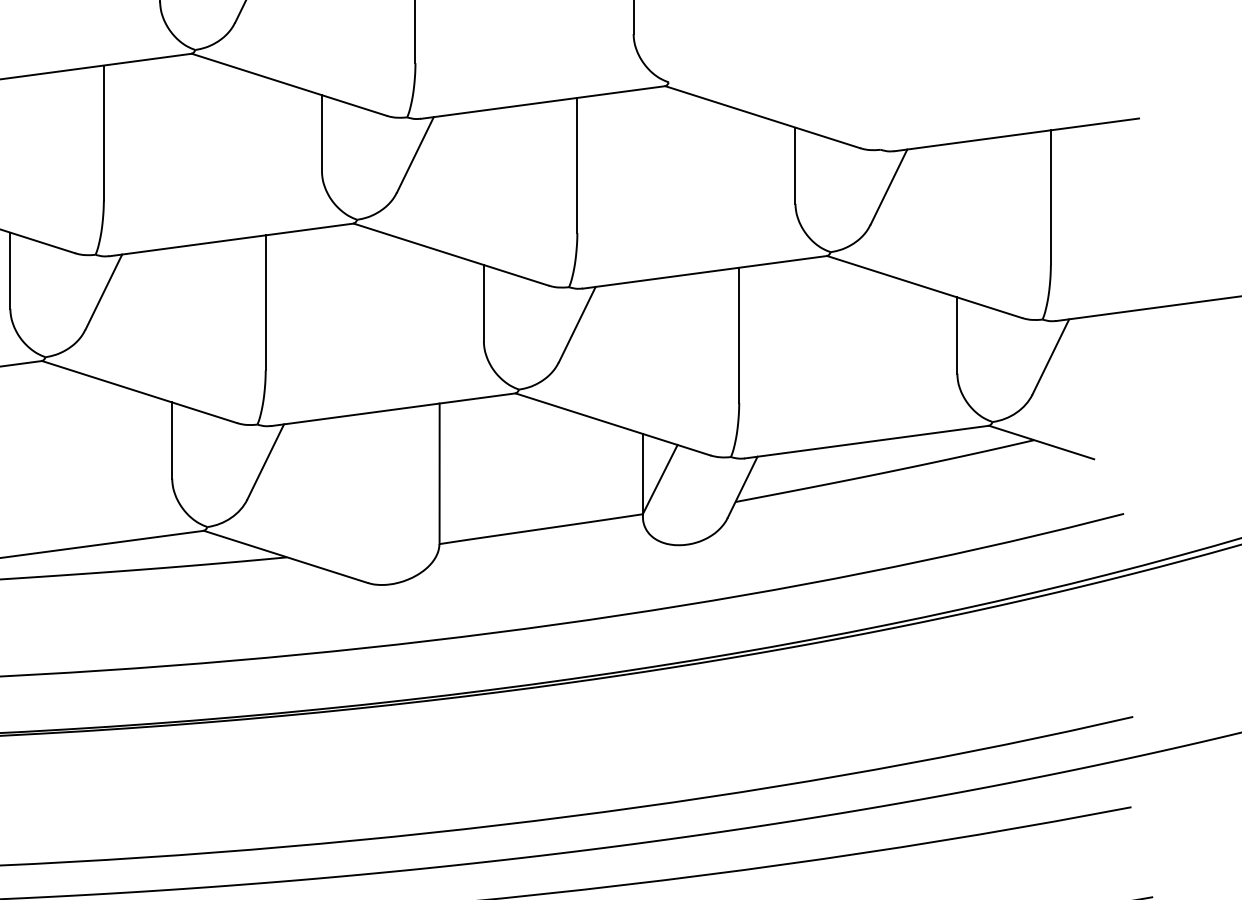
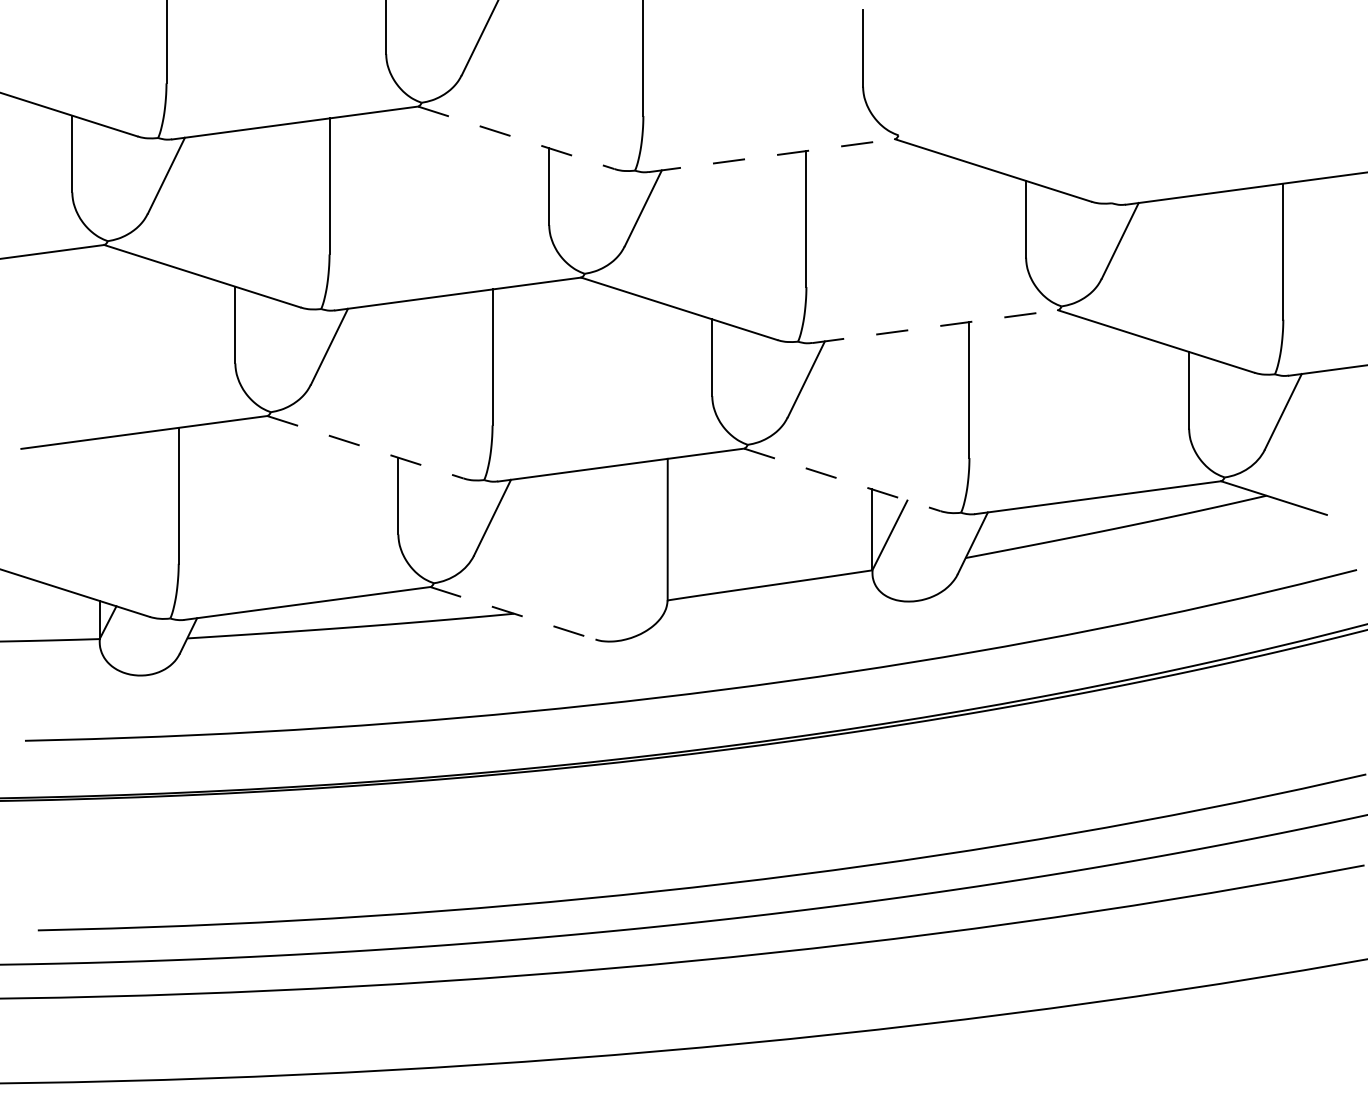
line: (289, 84) -> (516, 137), solid -> dashed
line: (543, 102) -> (772, 155), solid -> dashed
line: (705, 272) -> (935, 326), solid -> dashed
line: (139, 392) -> (365, 447), solid -> dashed
line: (613, 425) -> (842, 480), solid -> dashed
line: (285, 557) -> (512, 613), solid -> dashed

